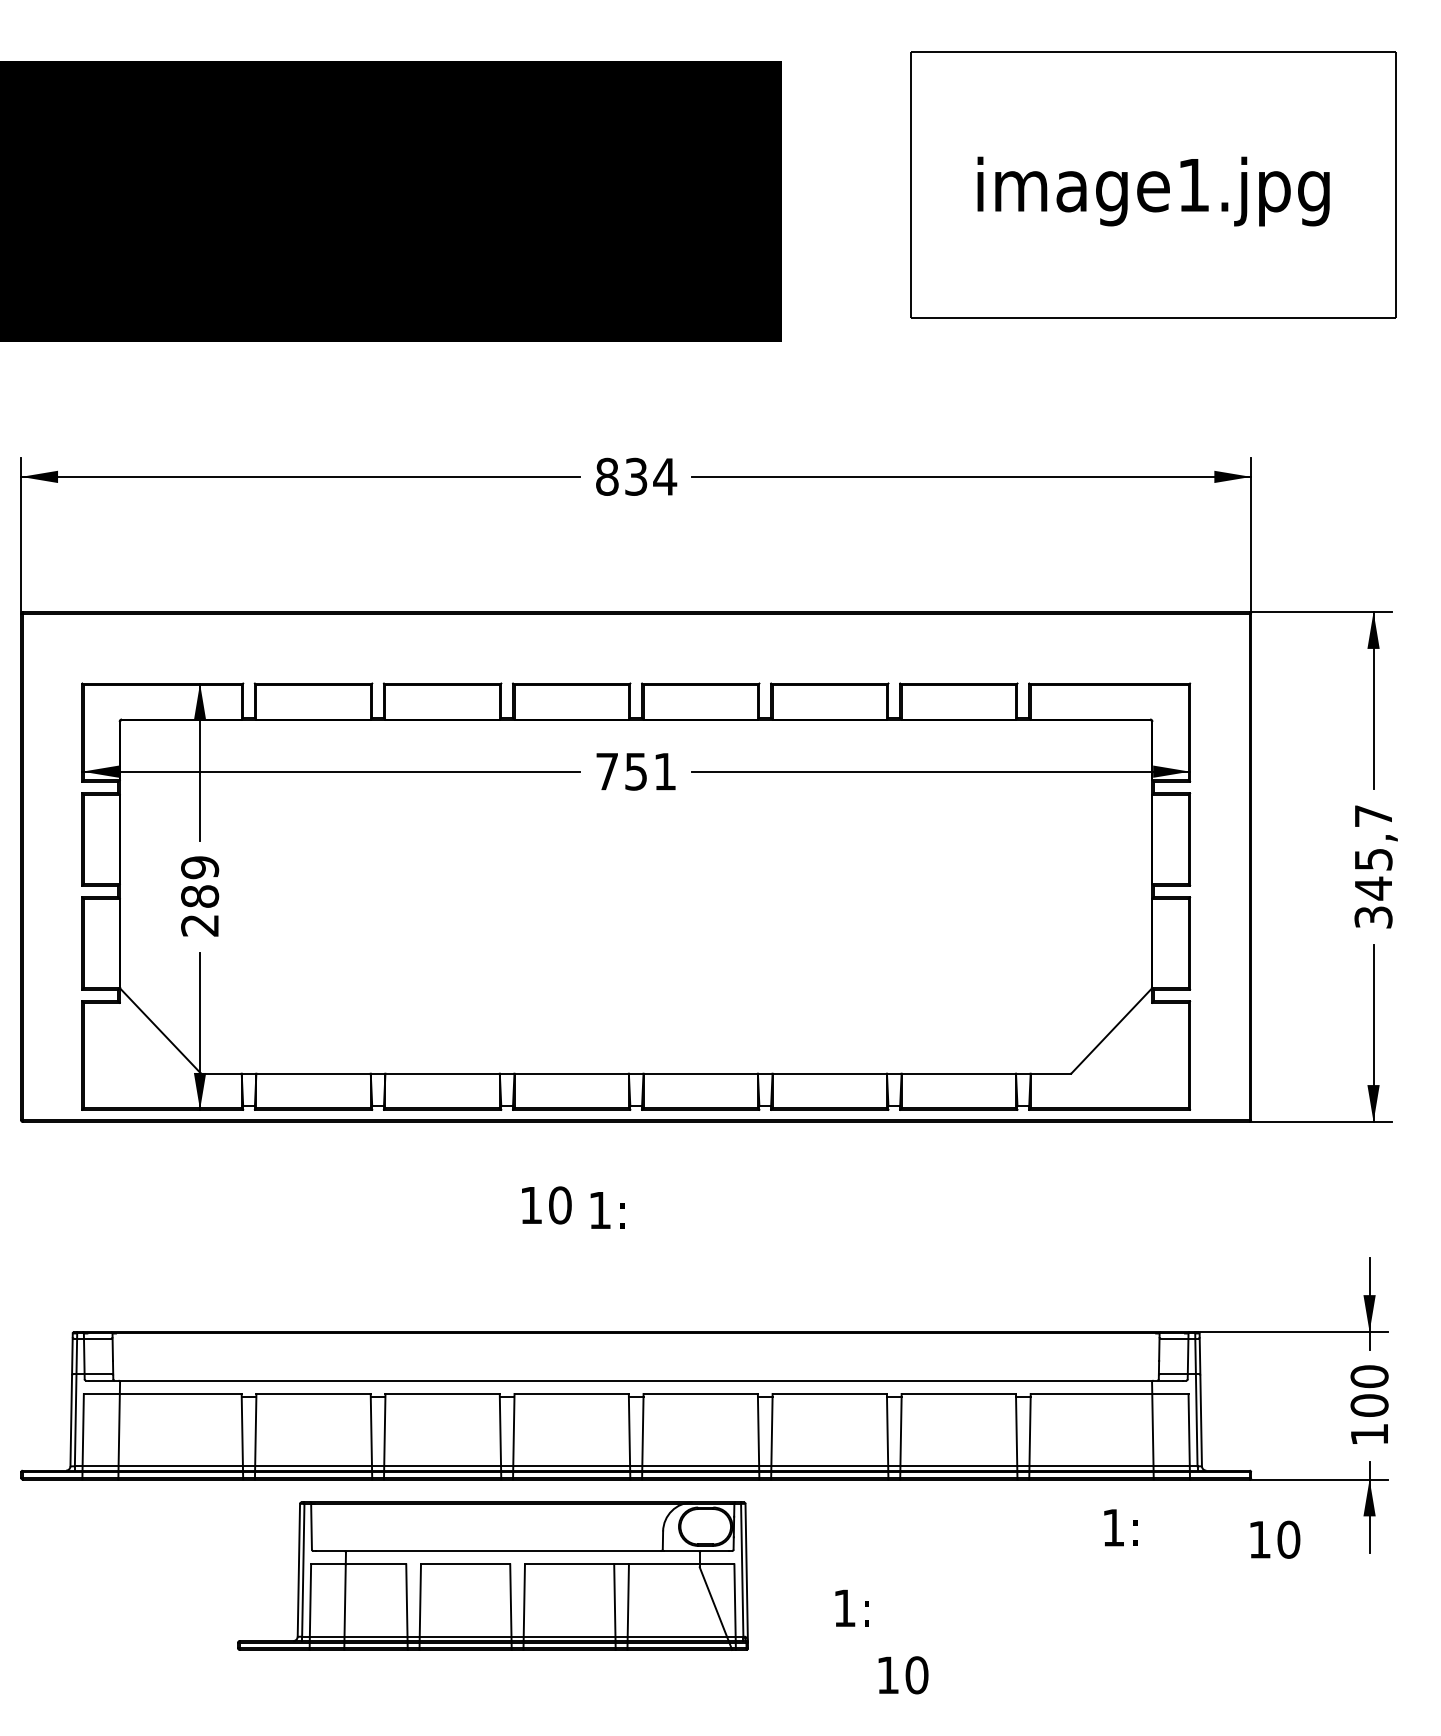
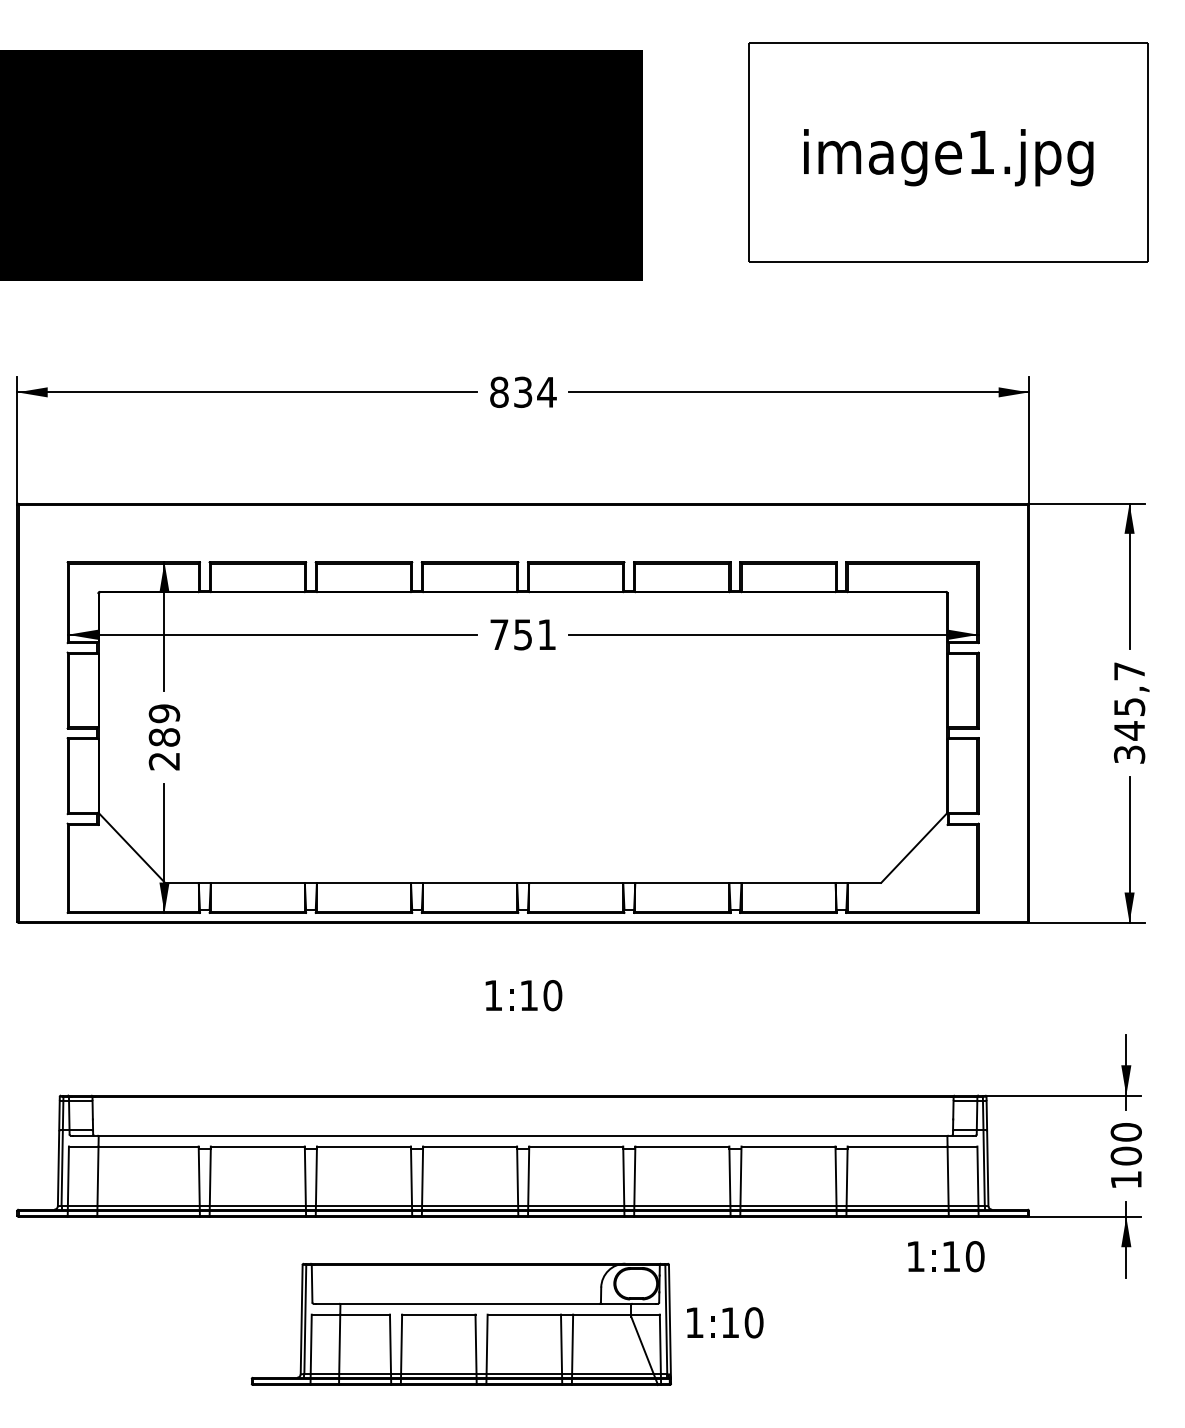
text: (546, 1205) -> (541, 995), moved
text: (1275, 1539) -> (964, 1256), moved
part: (492, 1575) -> (460, 1323), moved
text: (903, 1675) -> (742, 1322), moved

